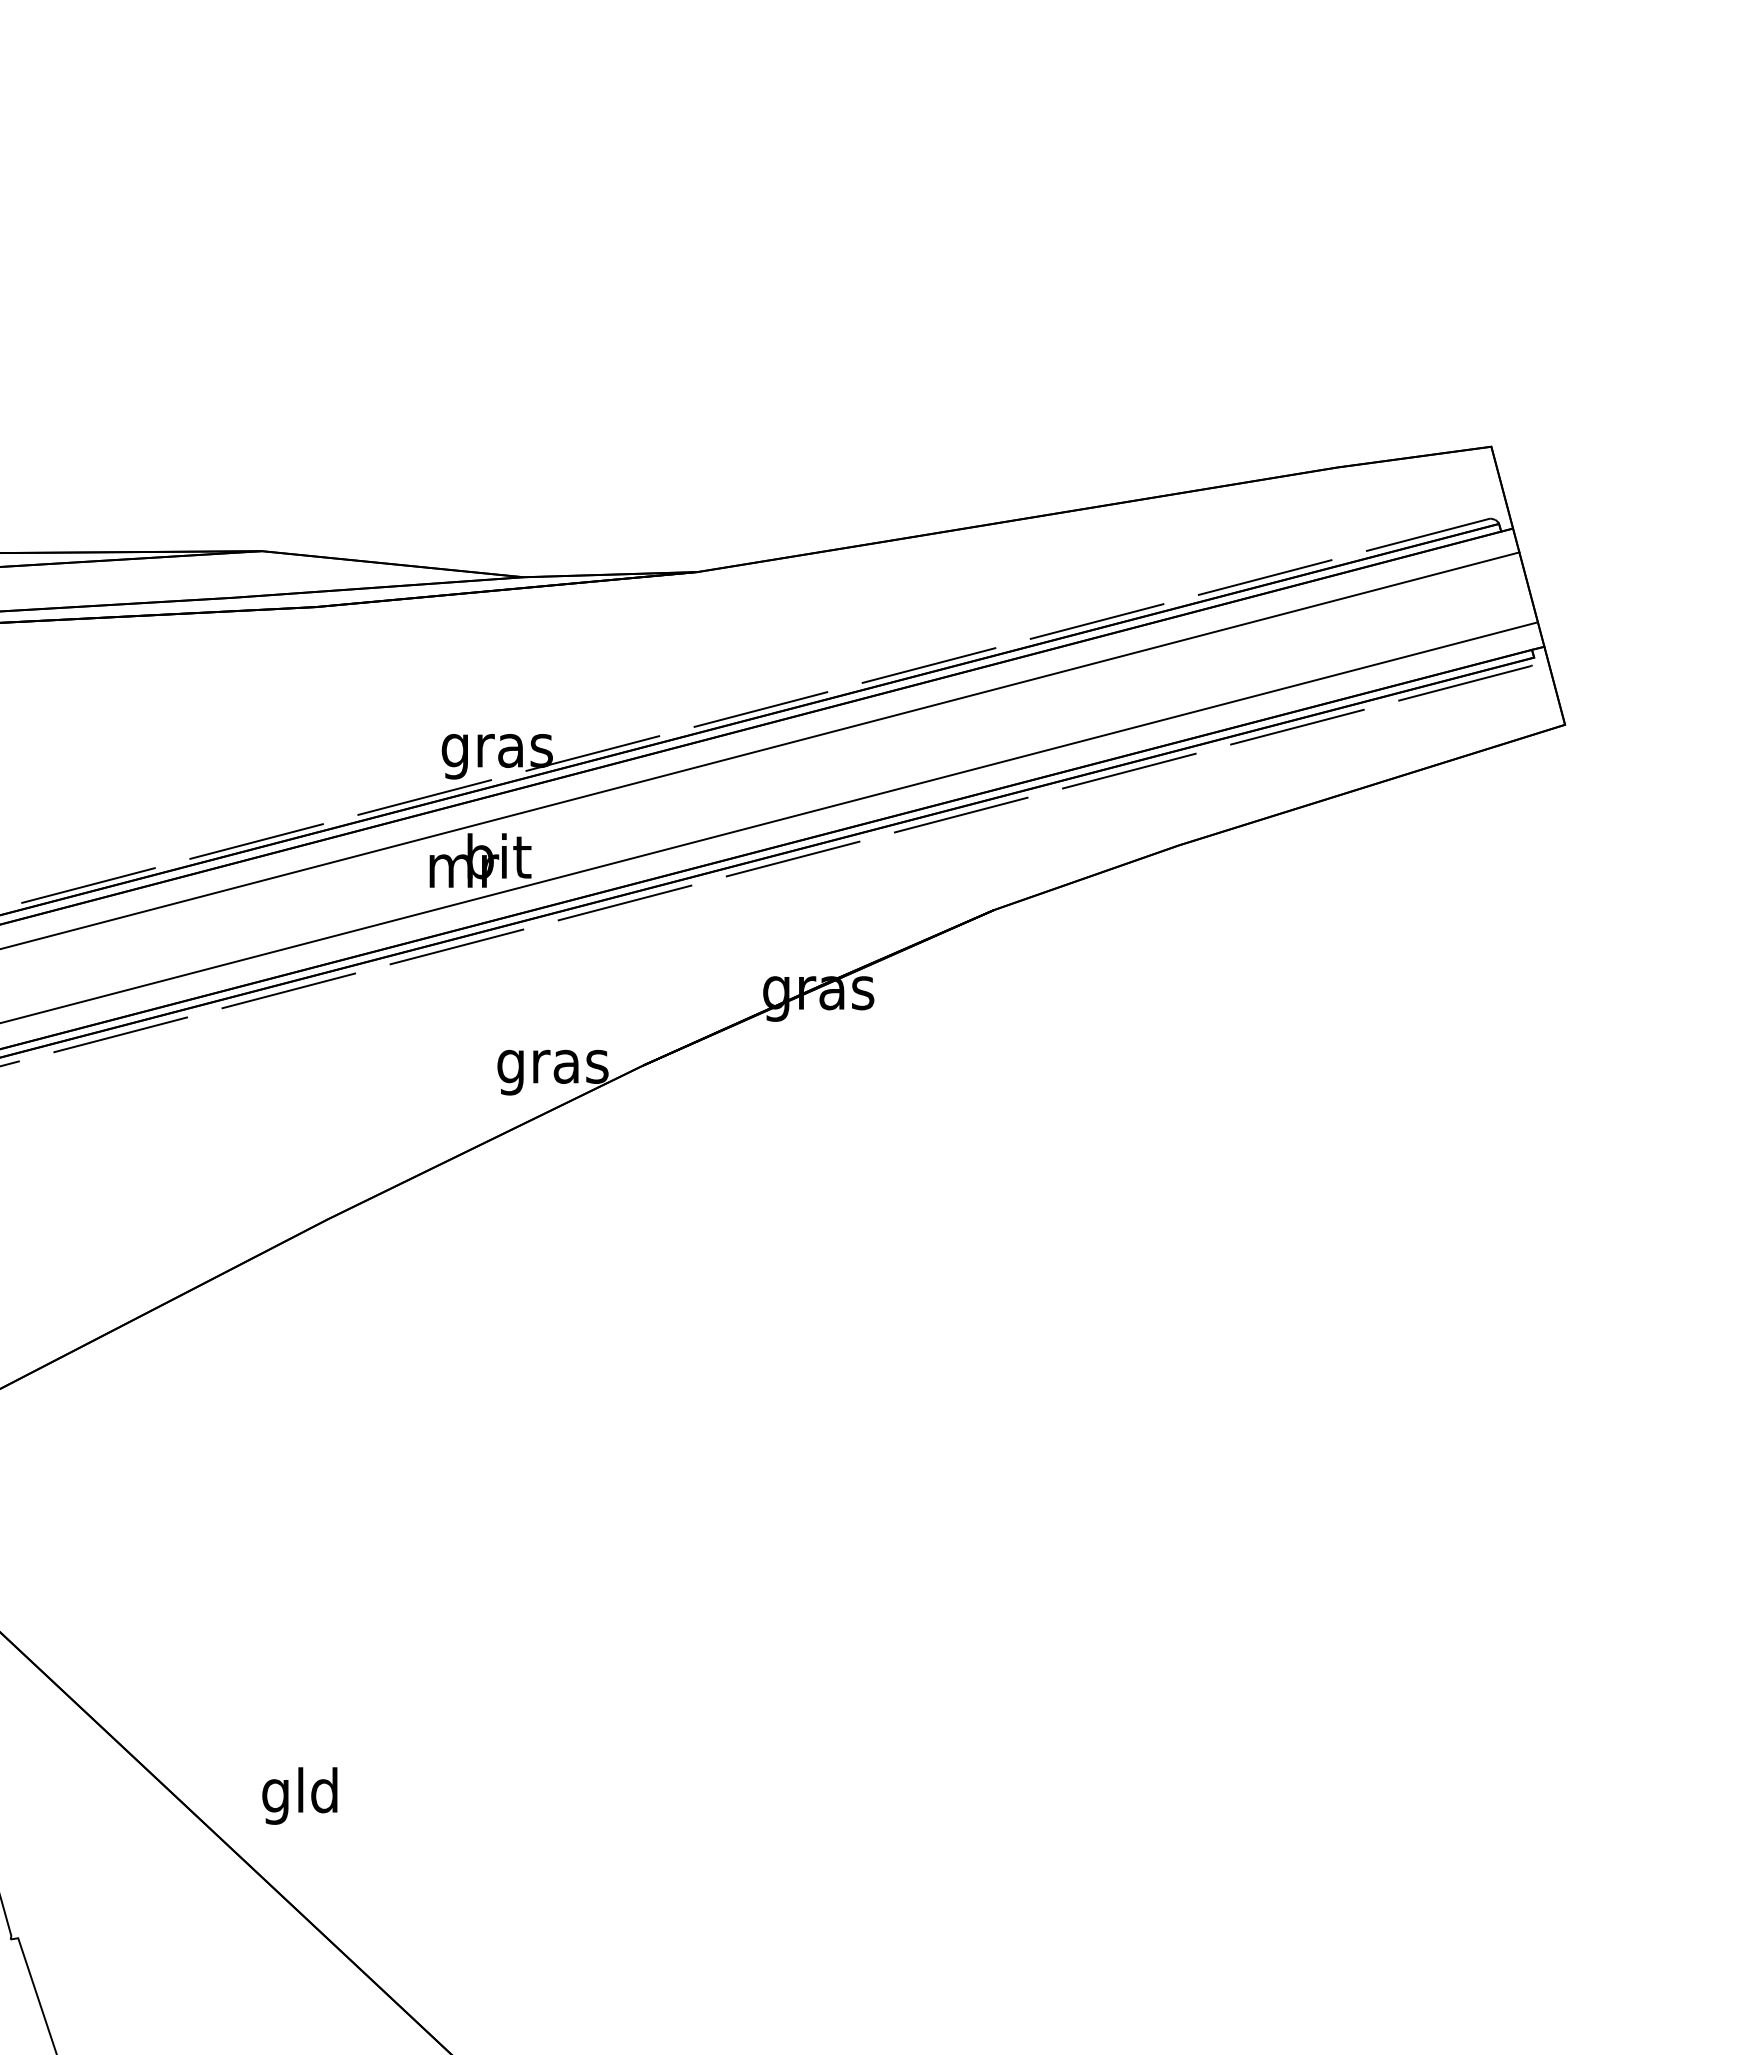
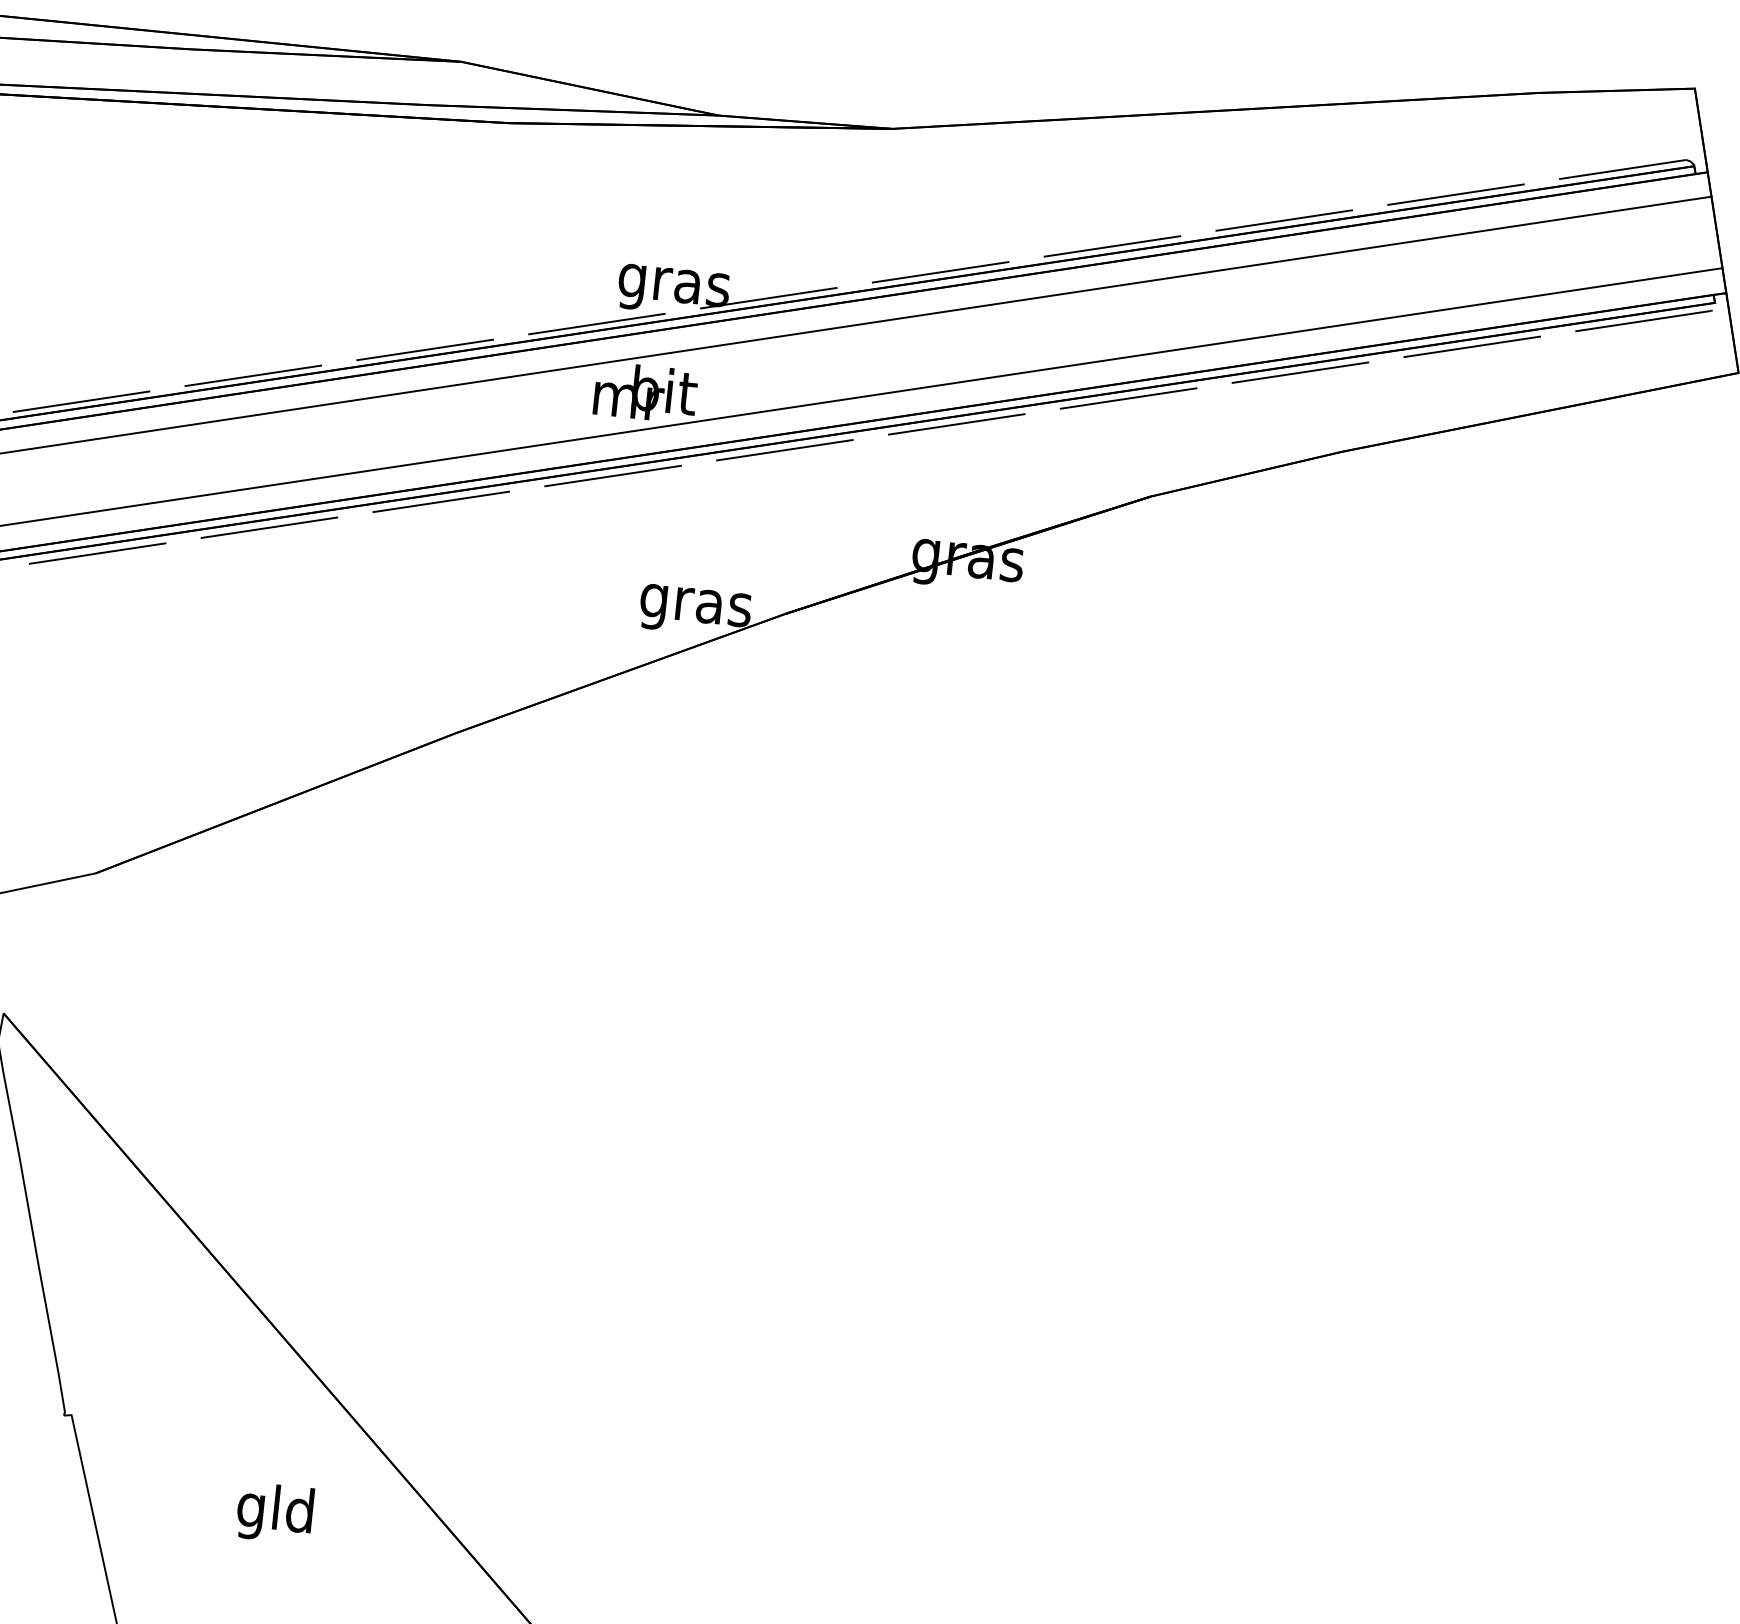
text: (299, 1795) -> (274, 1512), moved

